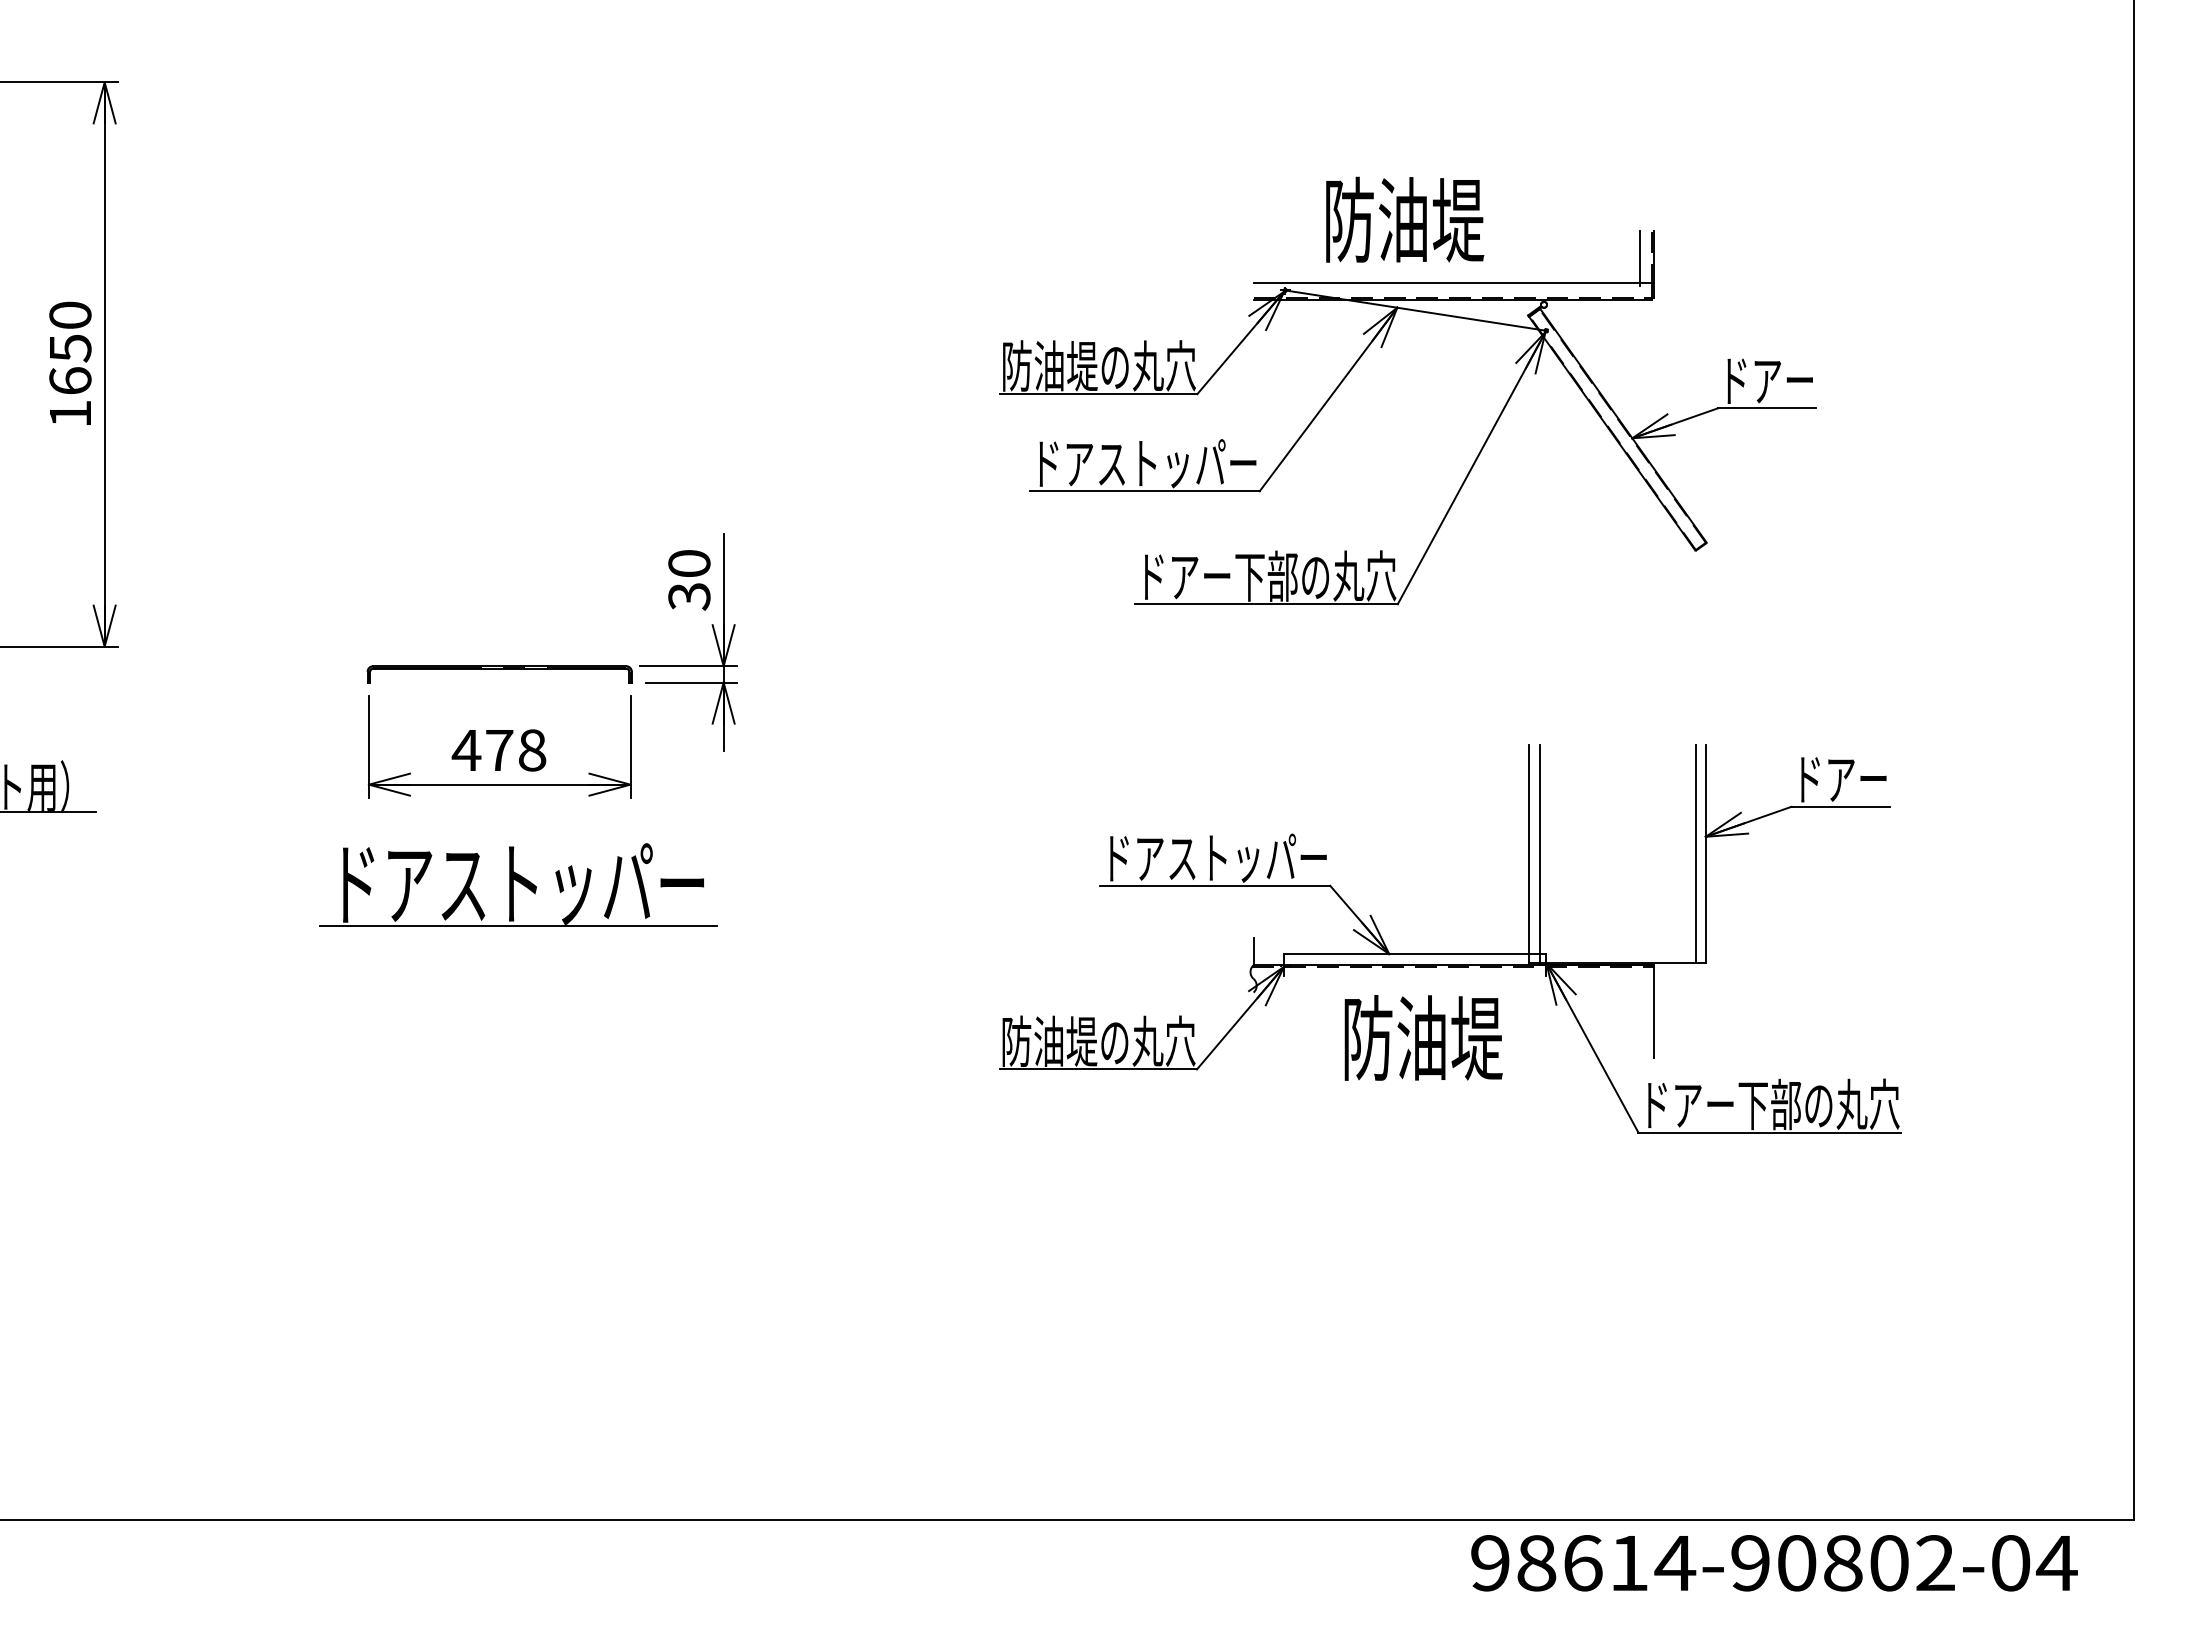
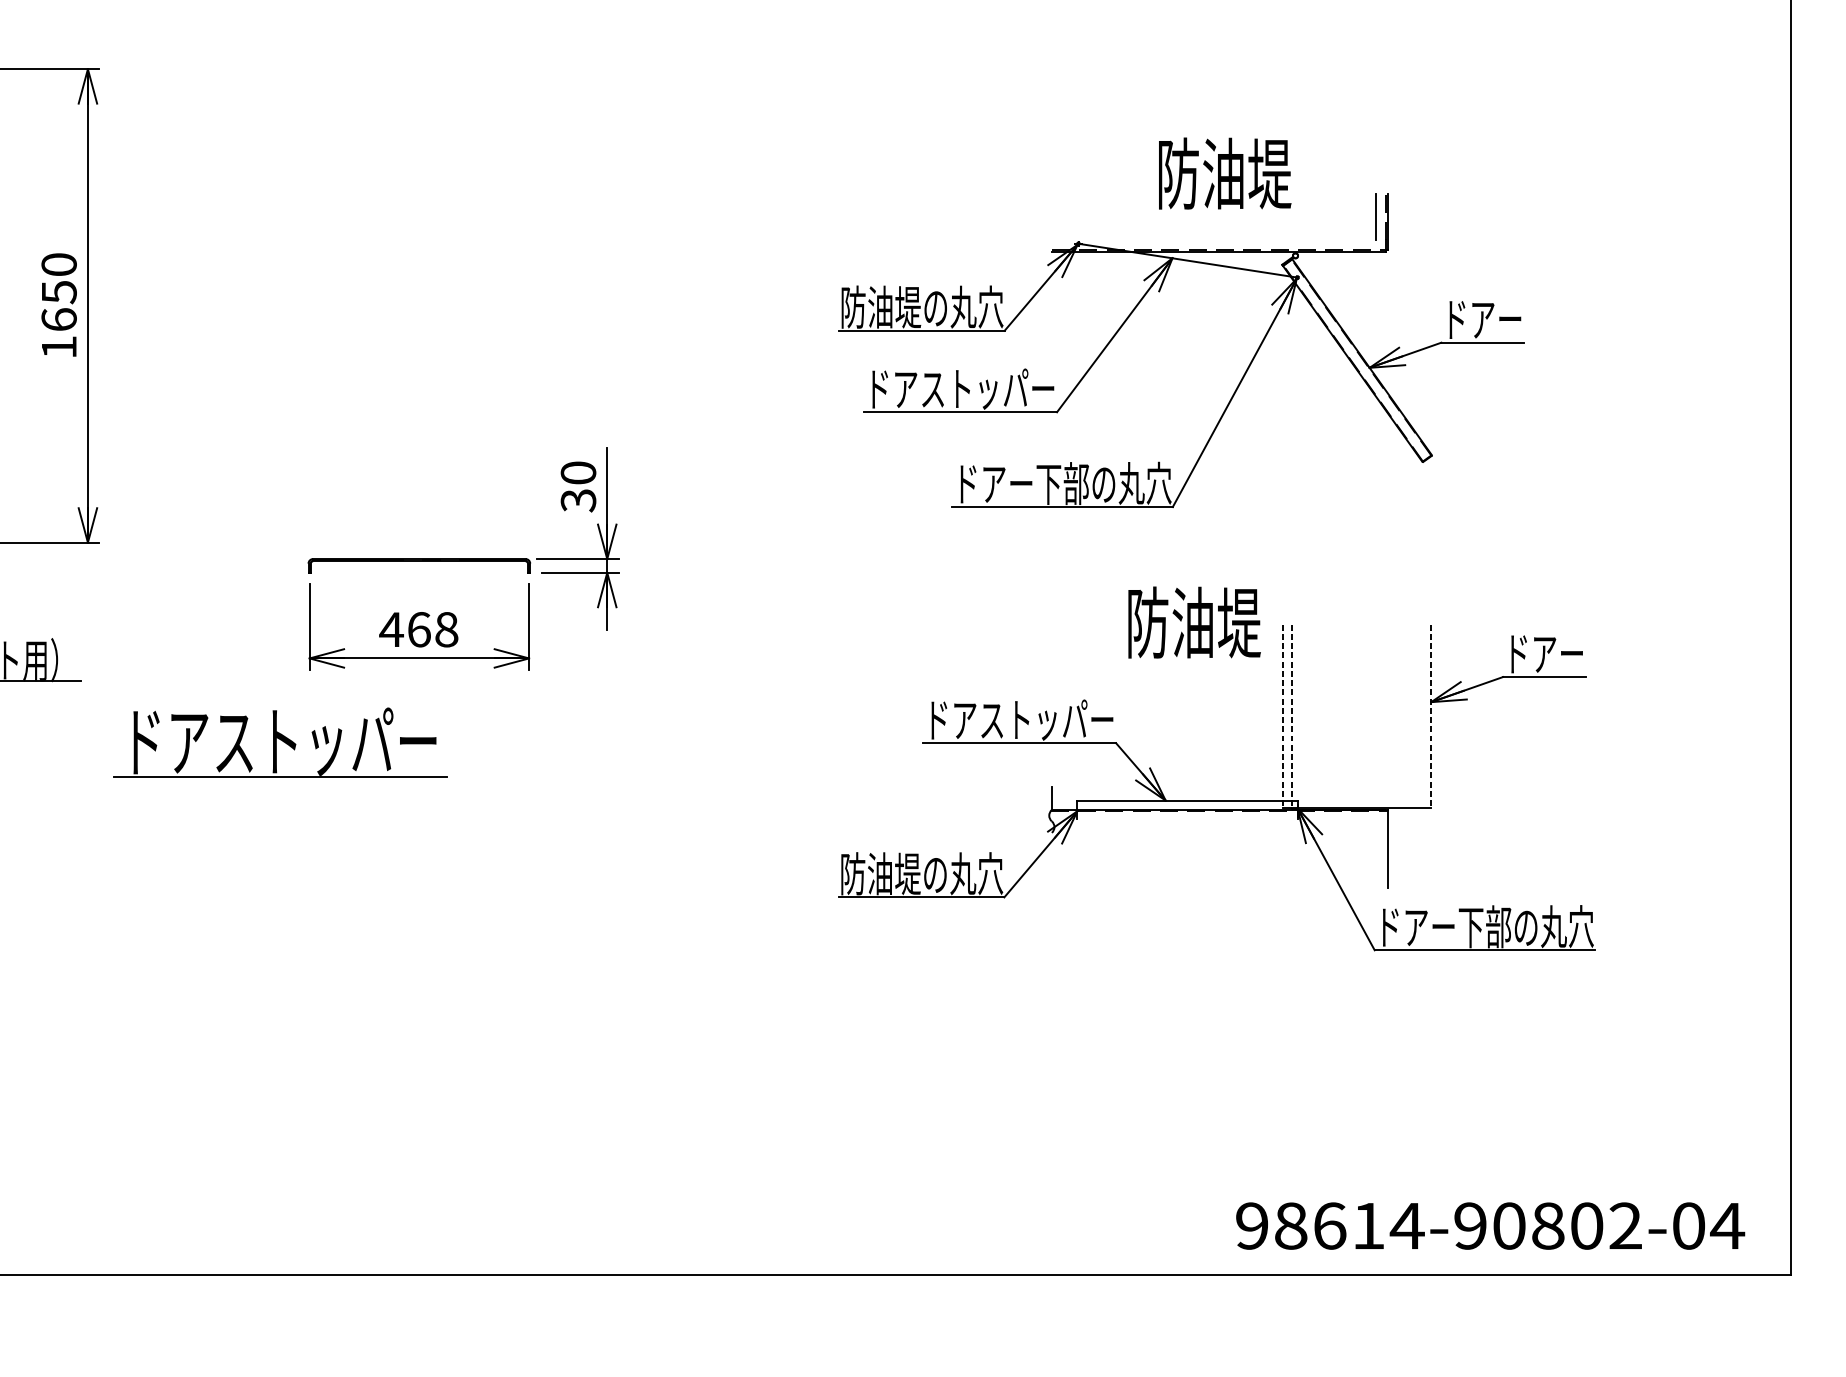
text: (1405, 219) -> (1225, 173), moved
line: (1453, 283) -> (1219, 237), removed
text: (499, 750) -> (419, 629), 478 -> 468
line: (1695, 853) -> (1422, 716), removed
line: (1529, 854) -> (1283, 717), solid -> dashed
line: (1539, 854) -> (1291, 717), solid -> dashed
line: (1705, 854) -> (1431, 717), solid -> dashed
part: (518, 884) -> (280, 742), moved
text: (1423, 1037) -> (1194, 622), moved
text: (1774, 1563) -> (1490, 1226), moved

